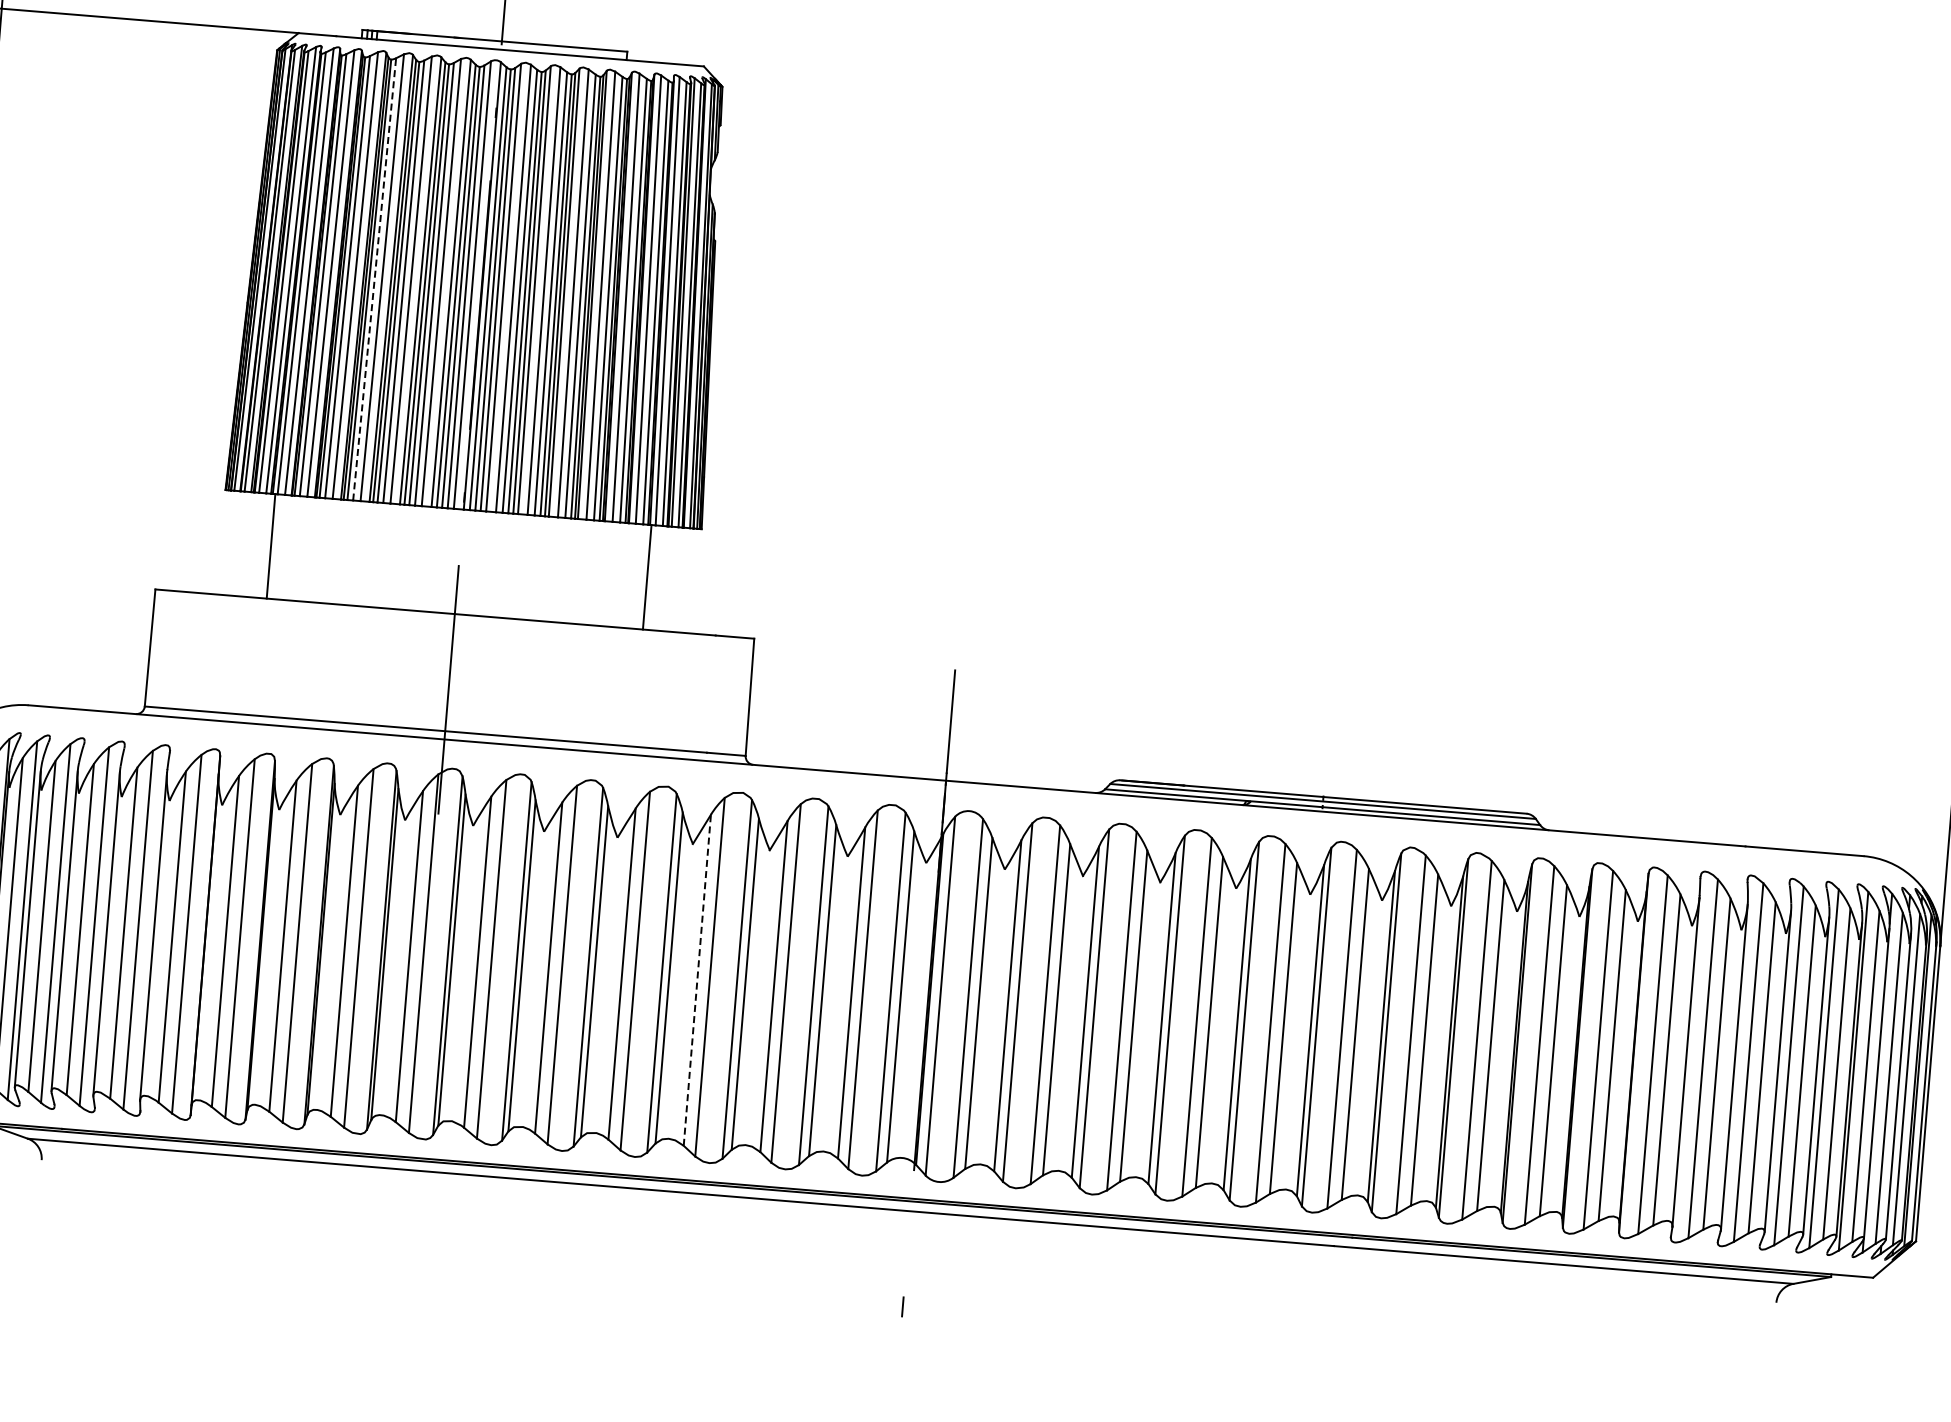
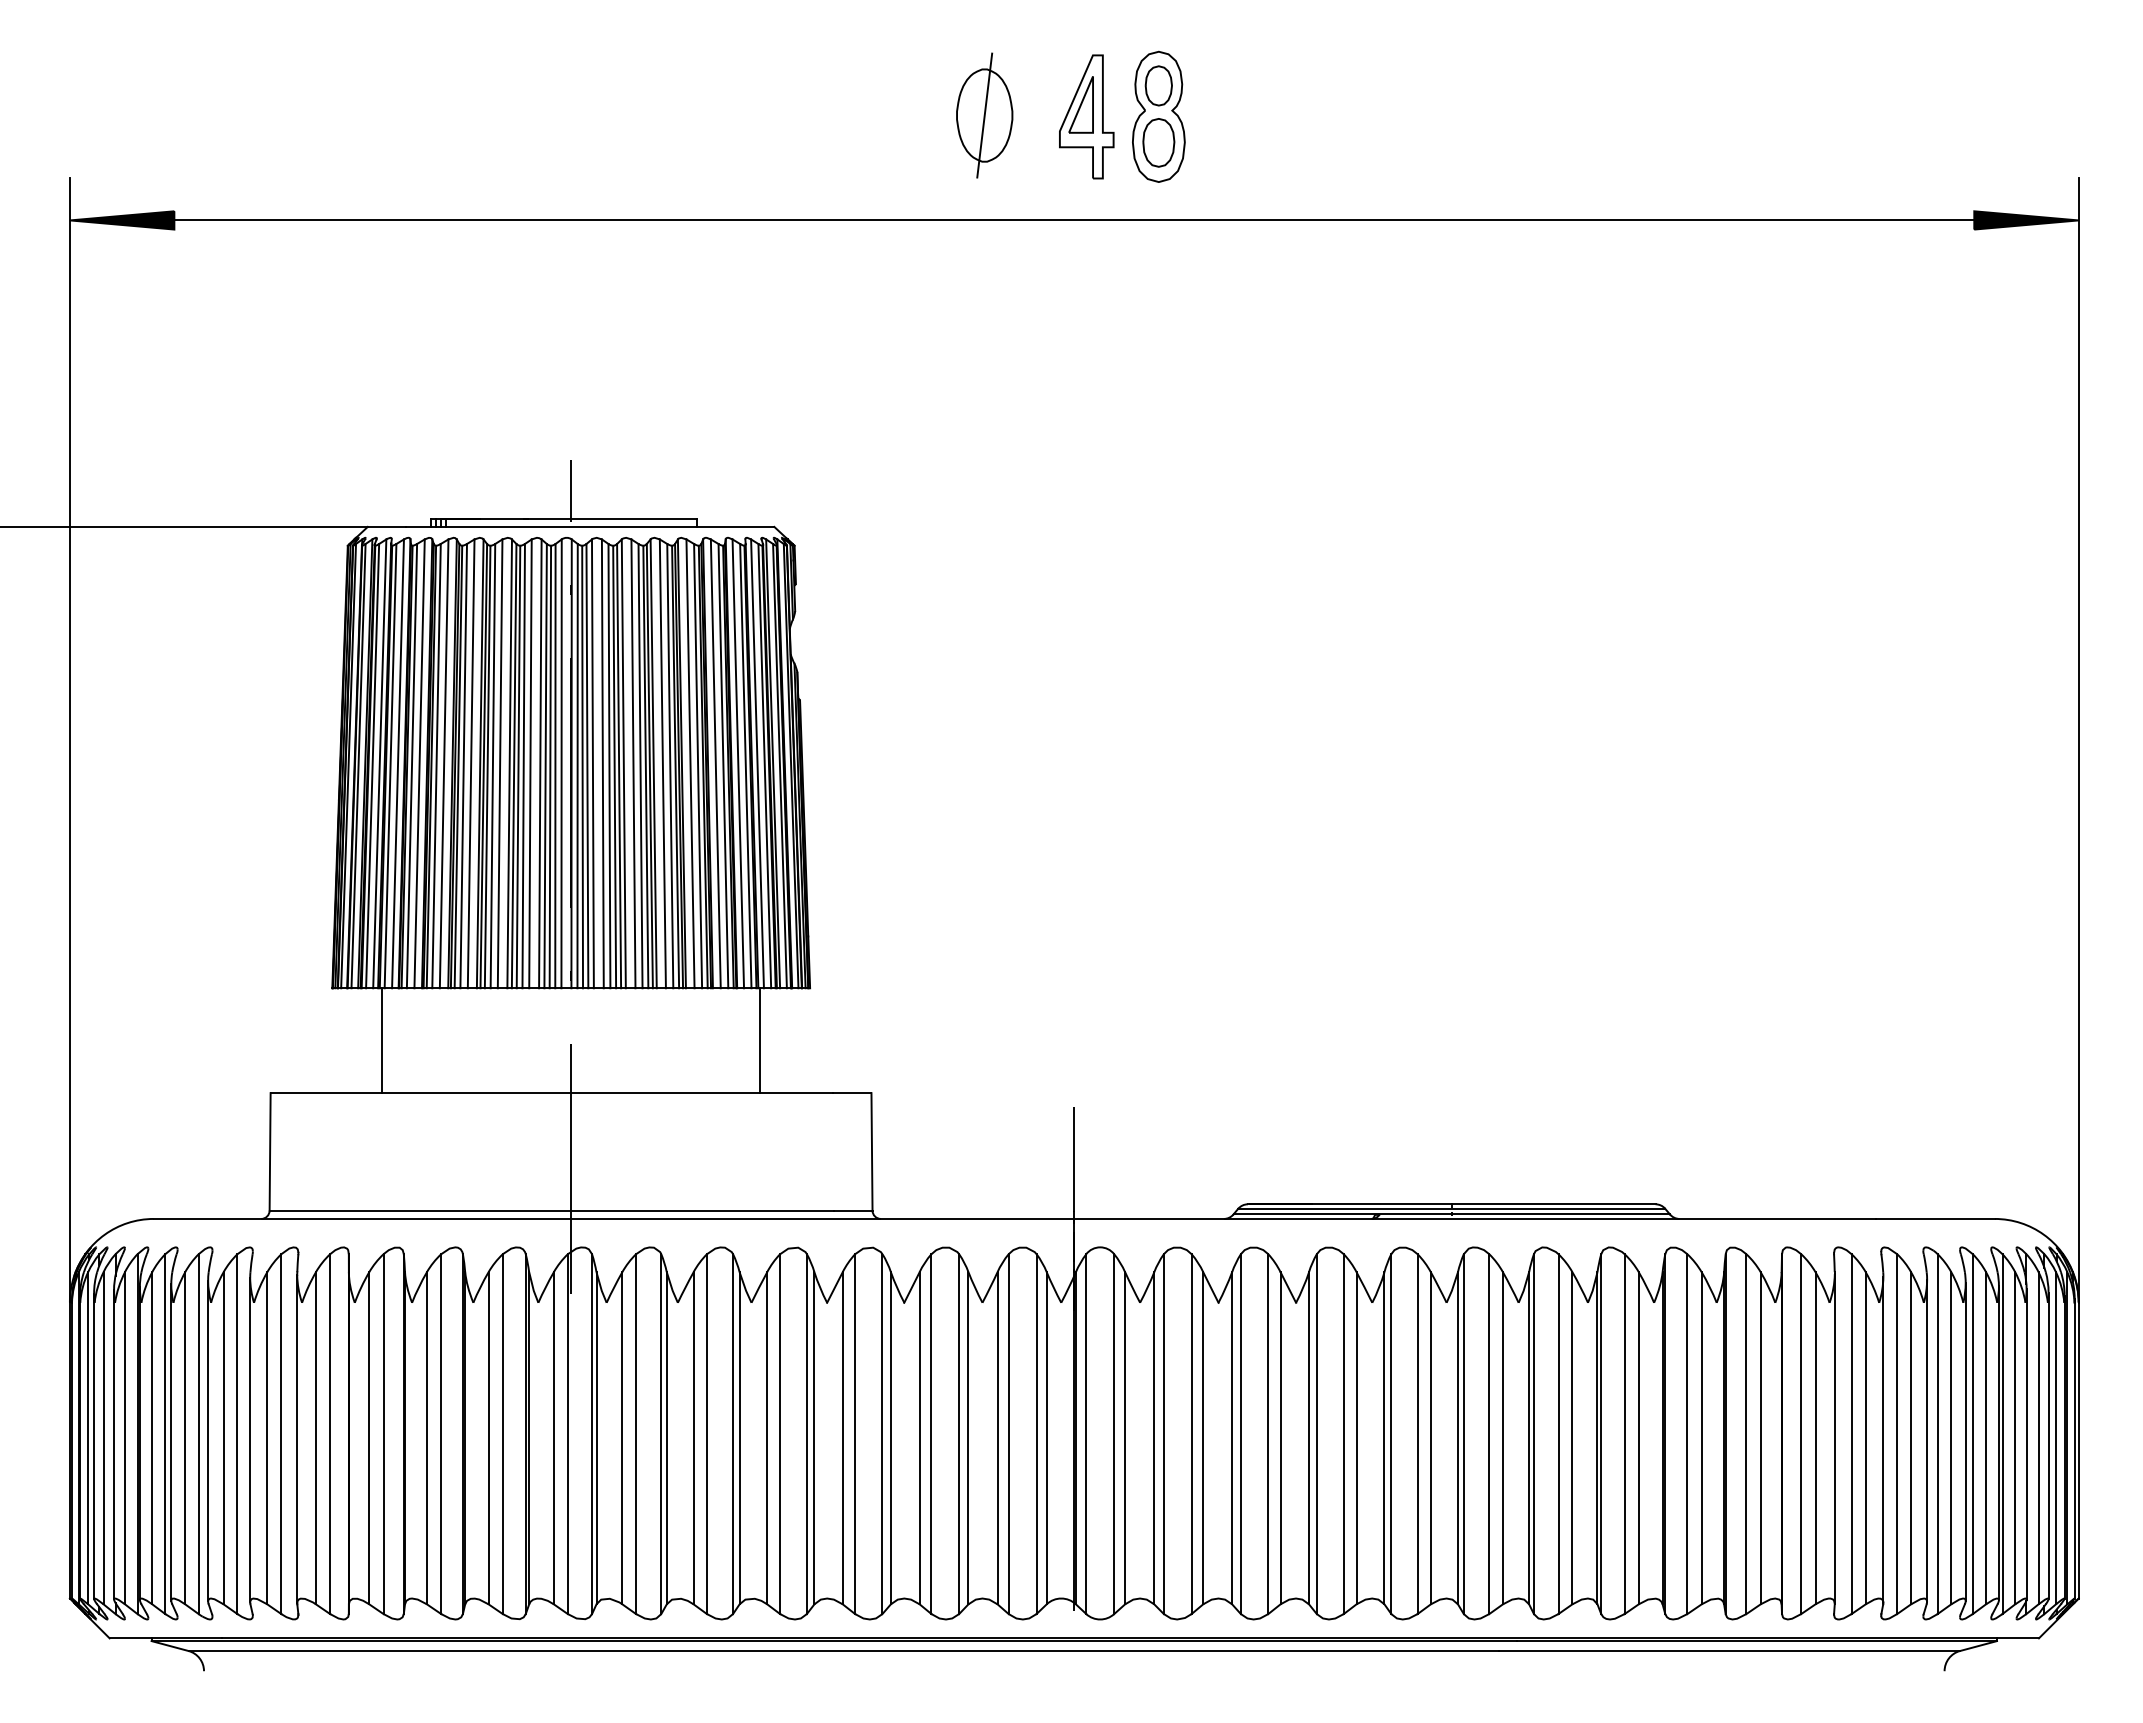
line: (374, 278) -> (463, 765), dashed -> solid
line: (697, 979) -> (842, 1437), dashed -> solid

